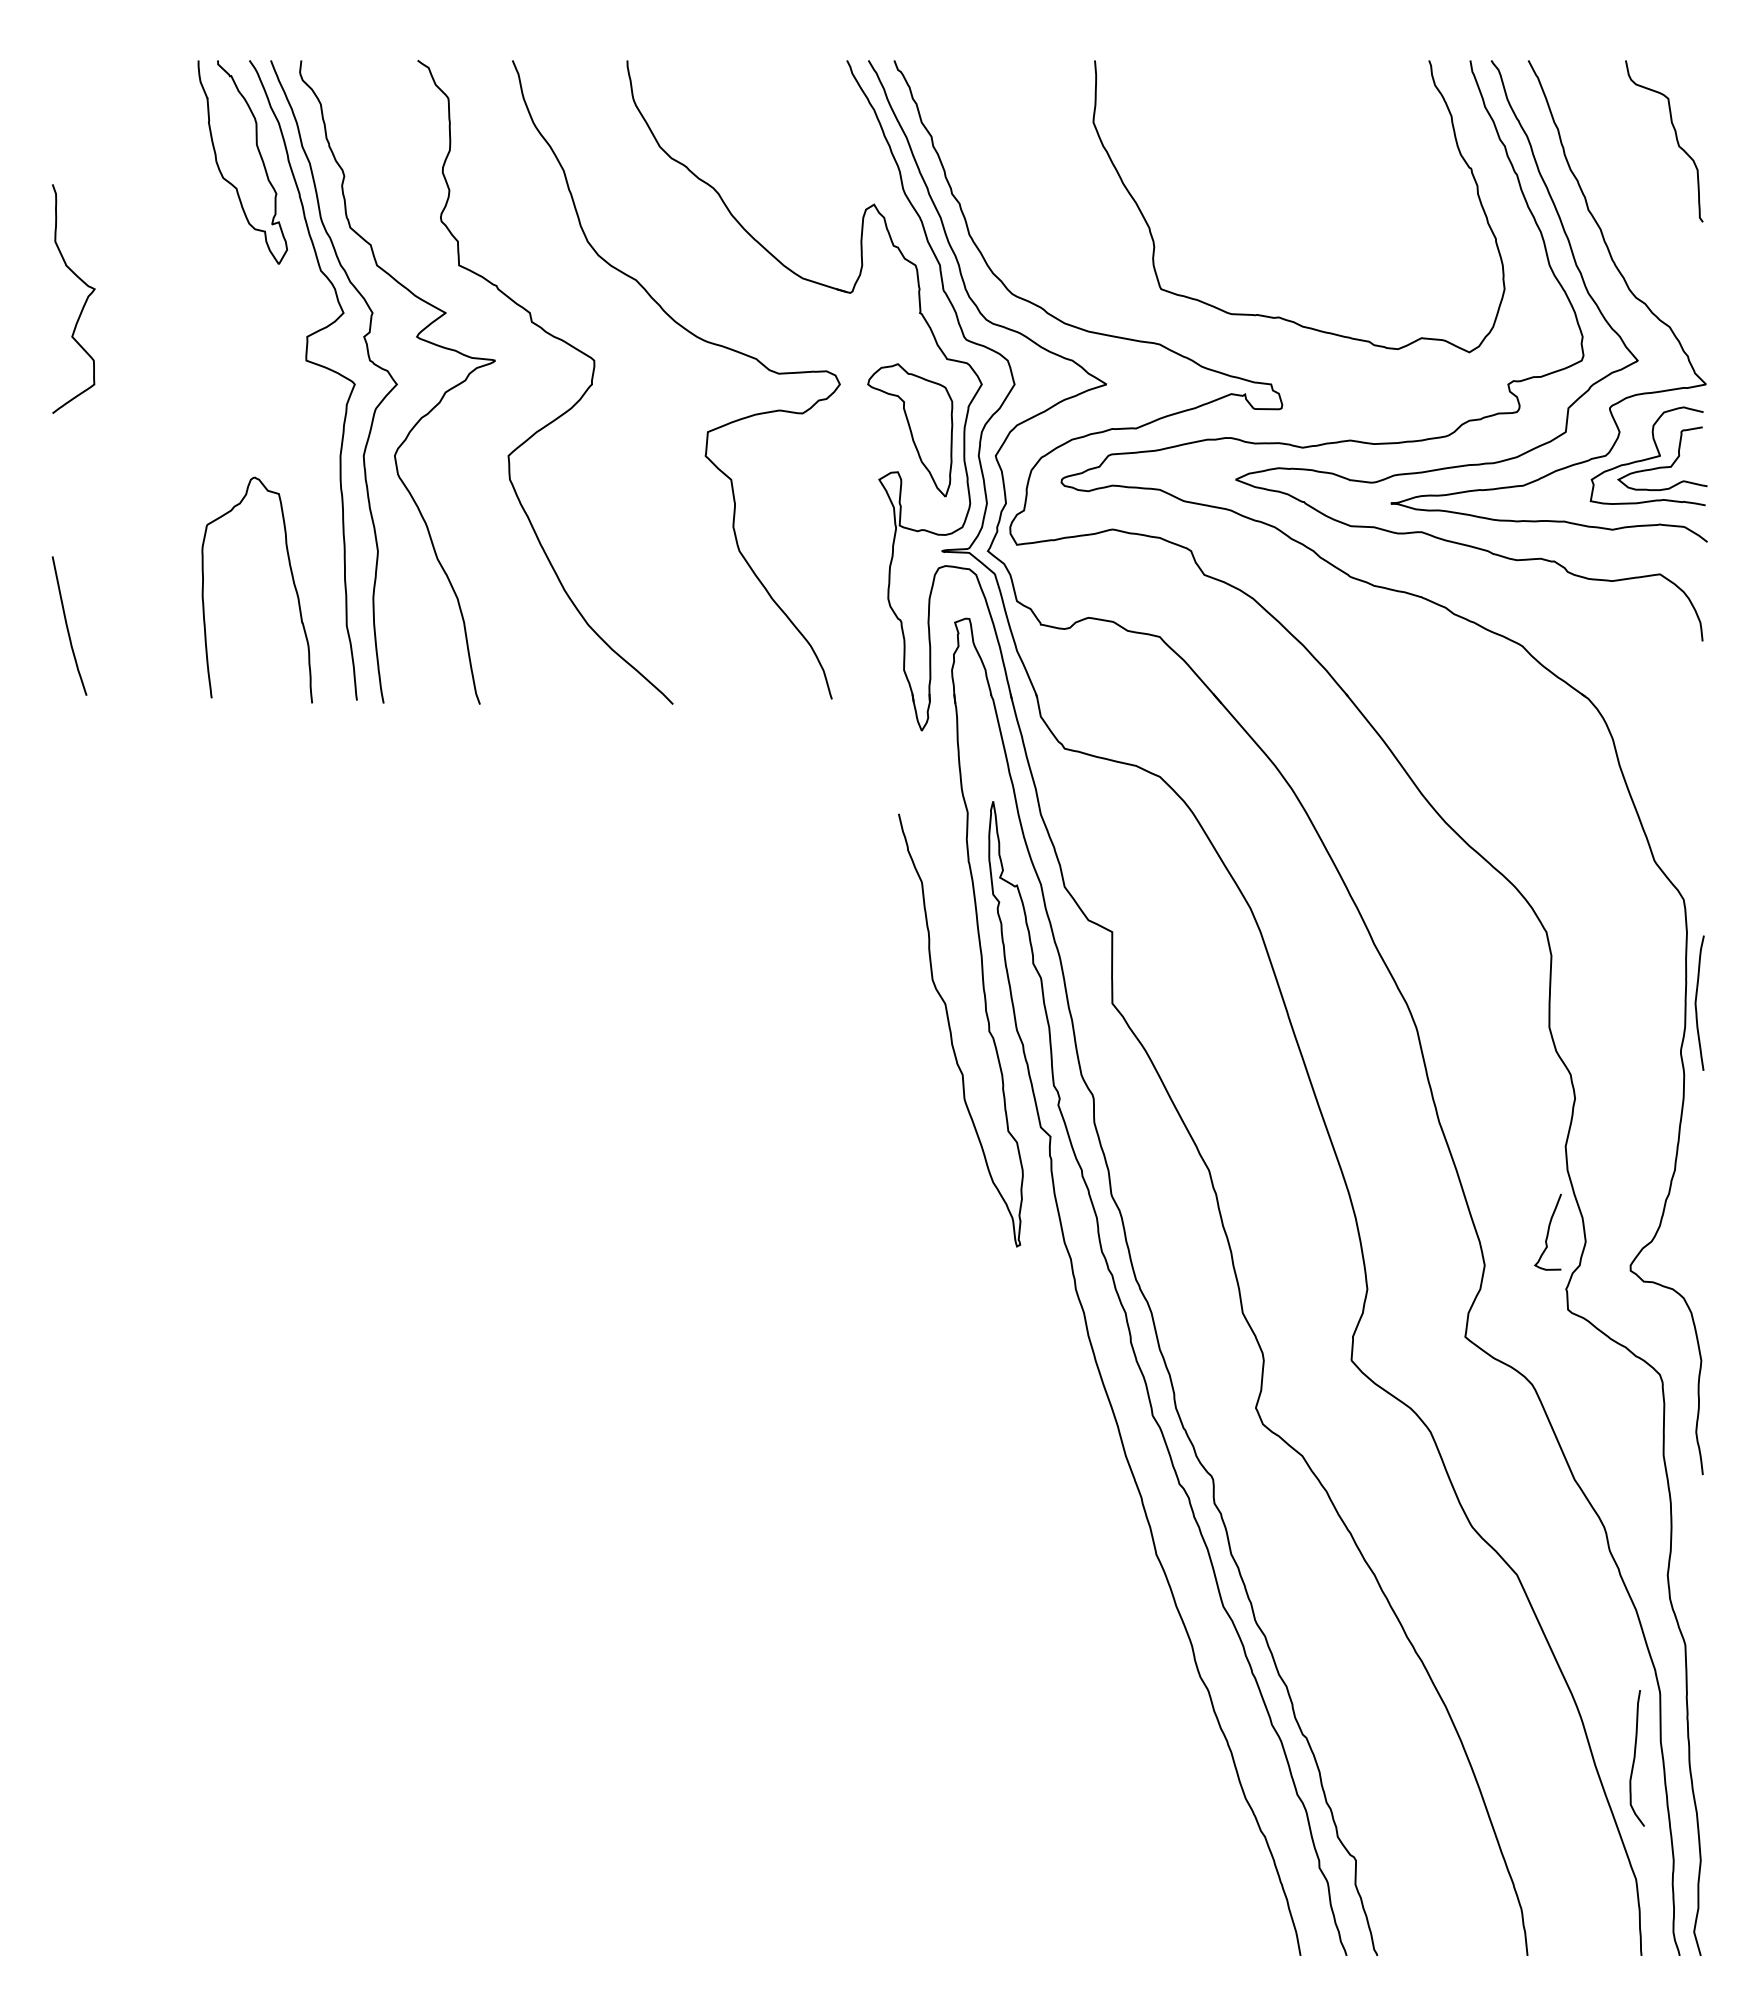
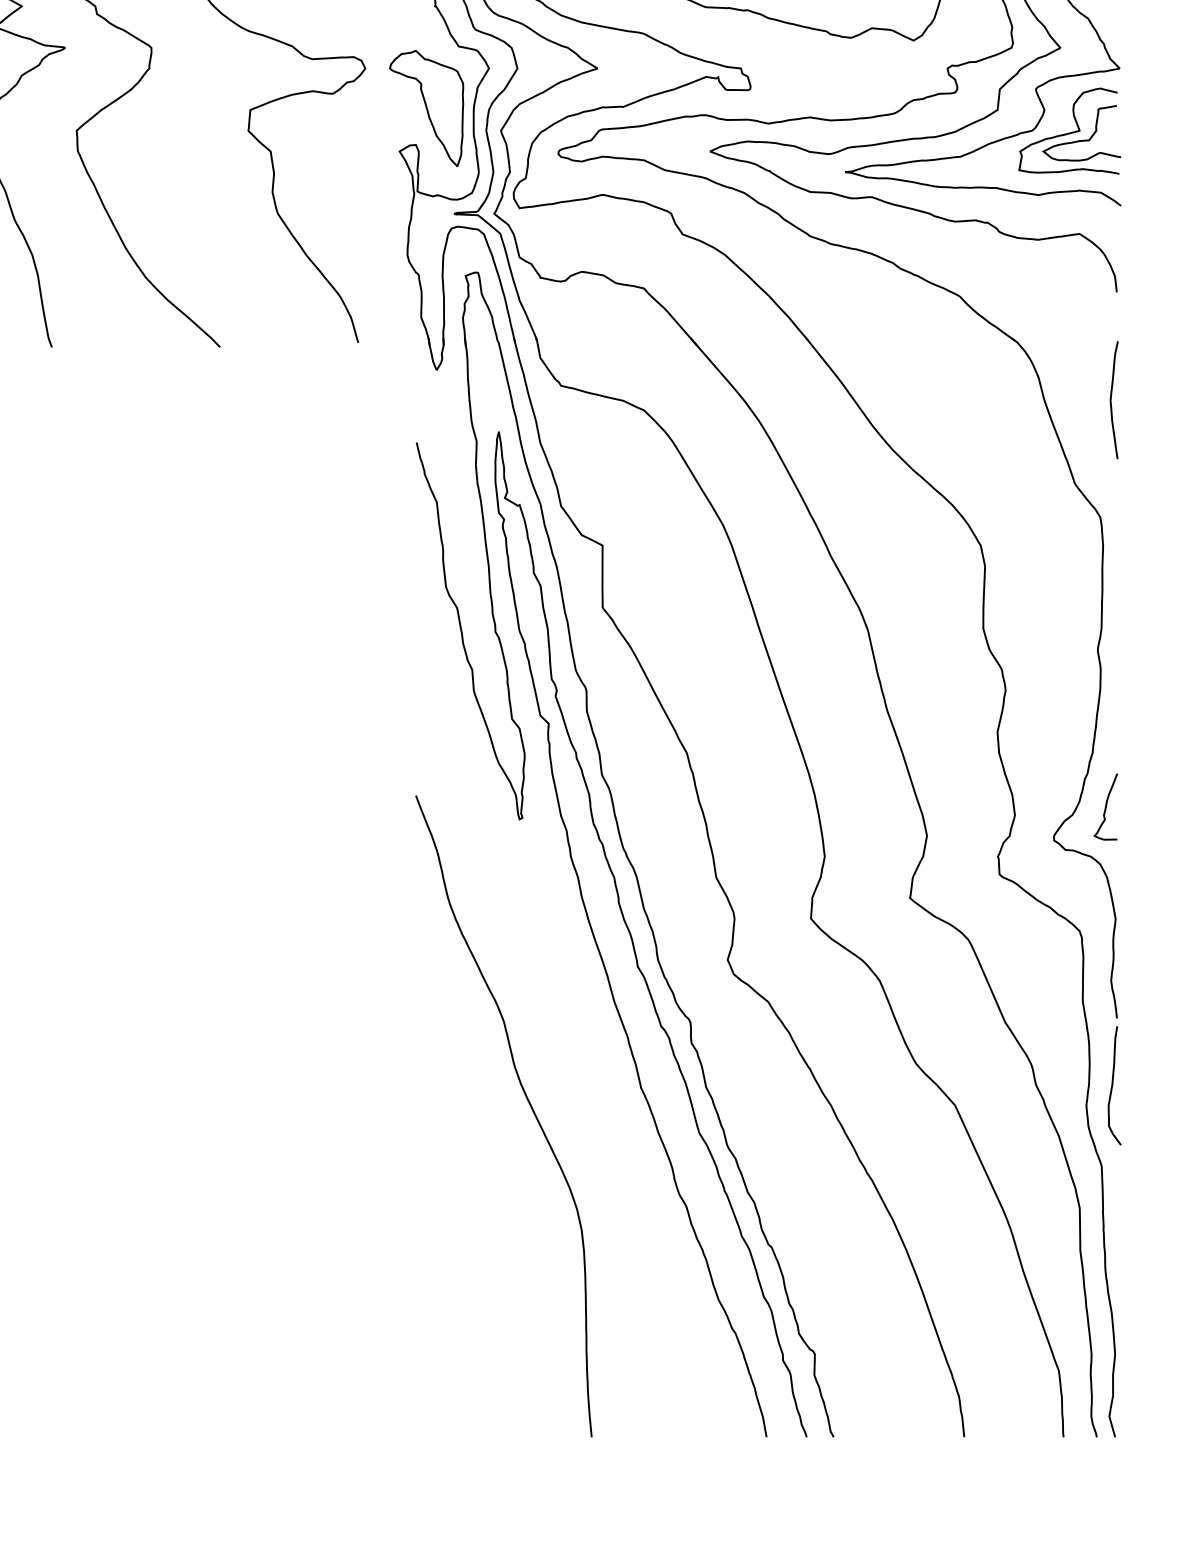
curve: (1696, 1002) -> (1111, 399), moved
curve: (1547, 1231) -> (1105, 806), moved
curve: (1027, 1572) -> (528, 1103), added
curve: (1635, 1758) -> (1113, 1085), moved

